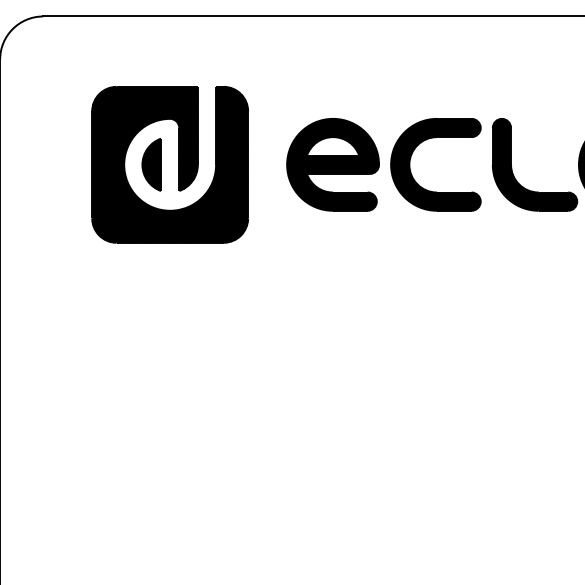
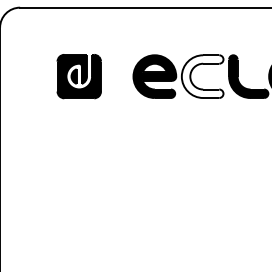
part: (170, 164) -> (79, 76), size x0.6
fill: (435, 164) -> (202, 76), removed

